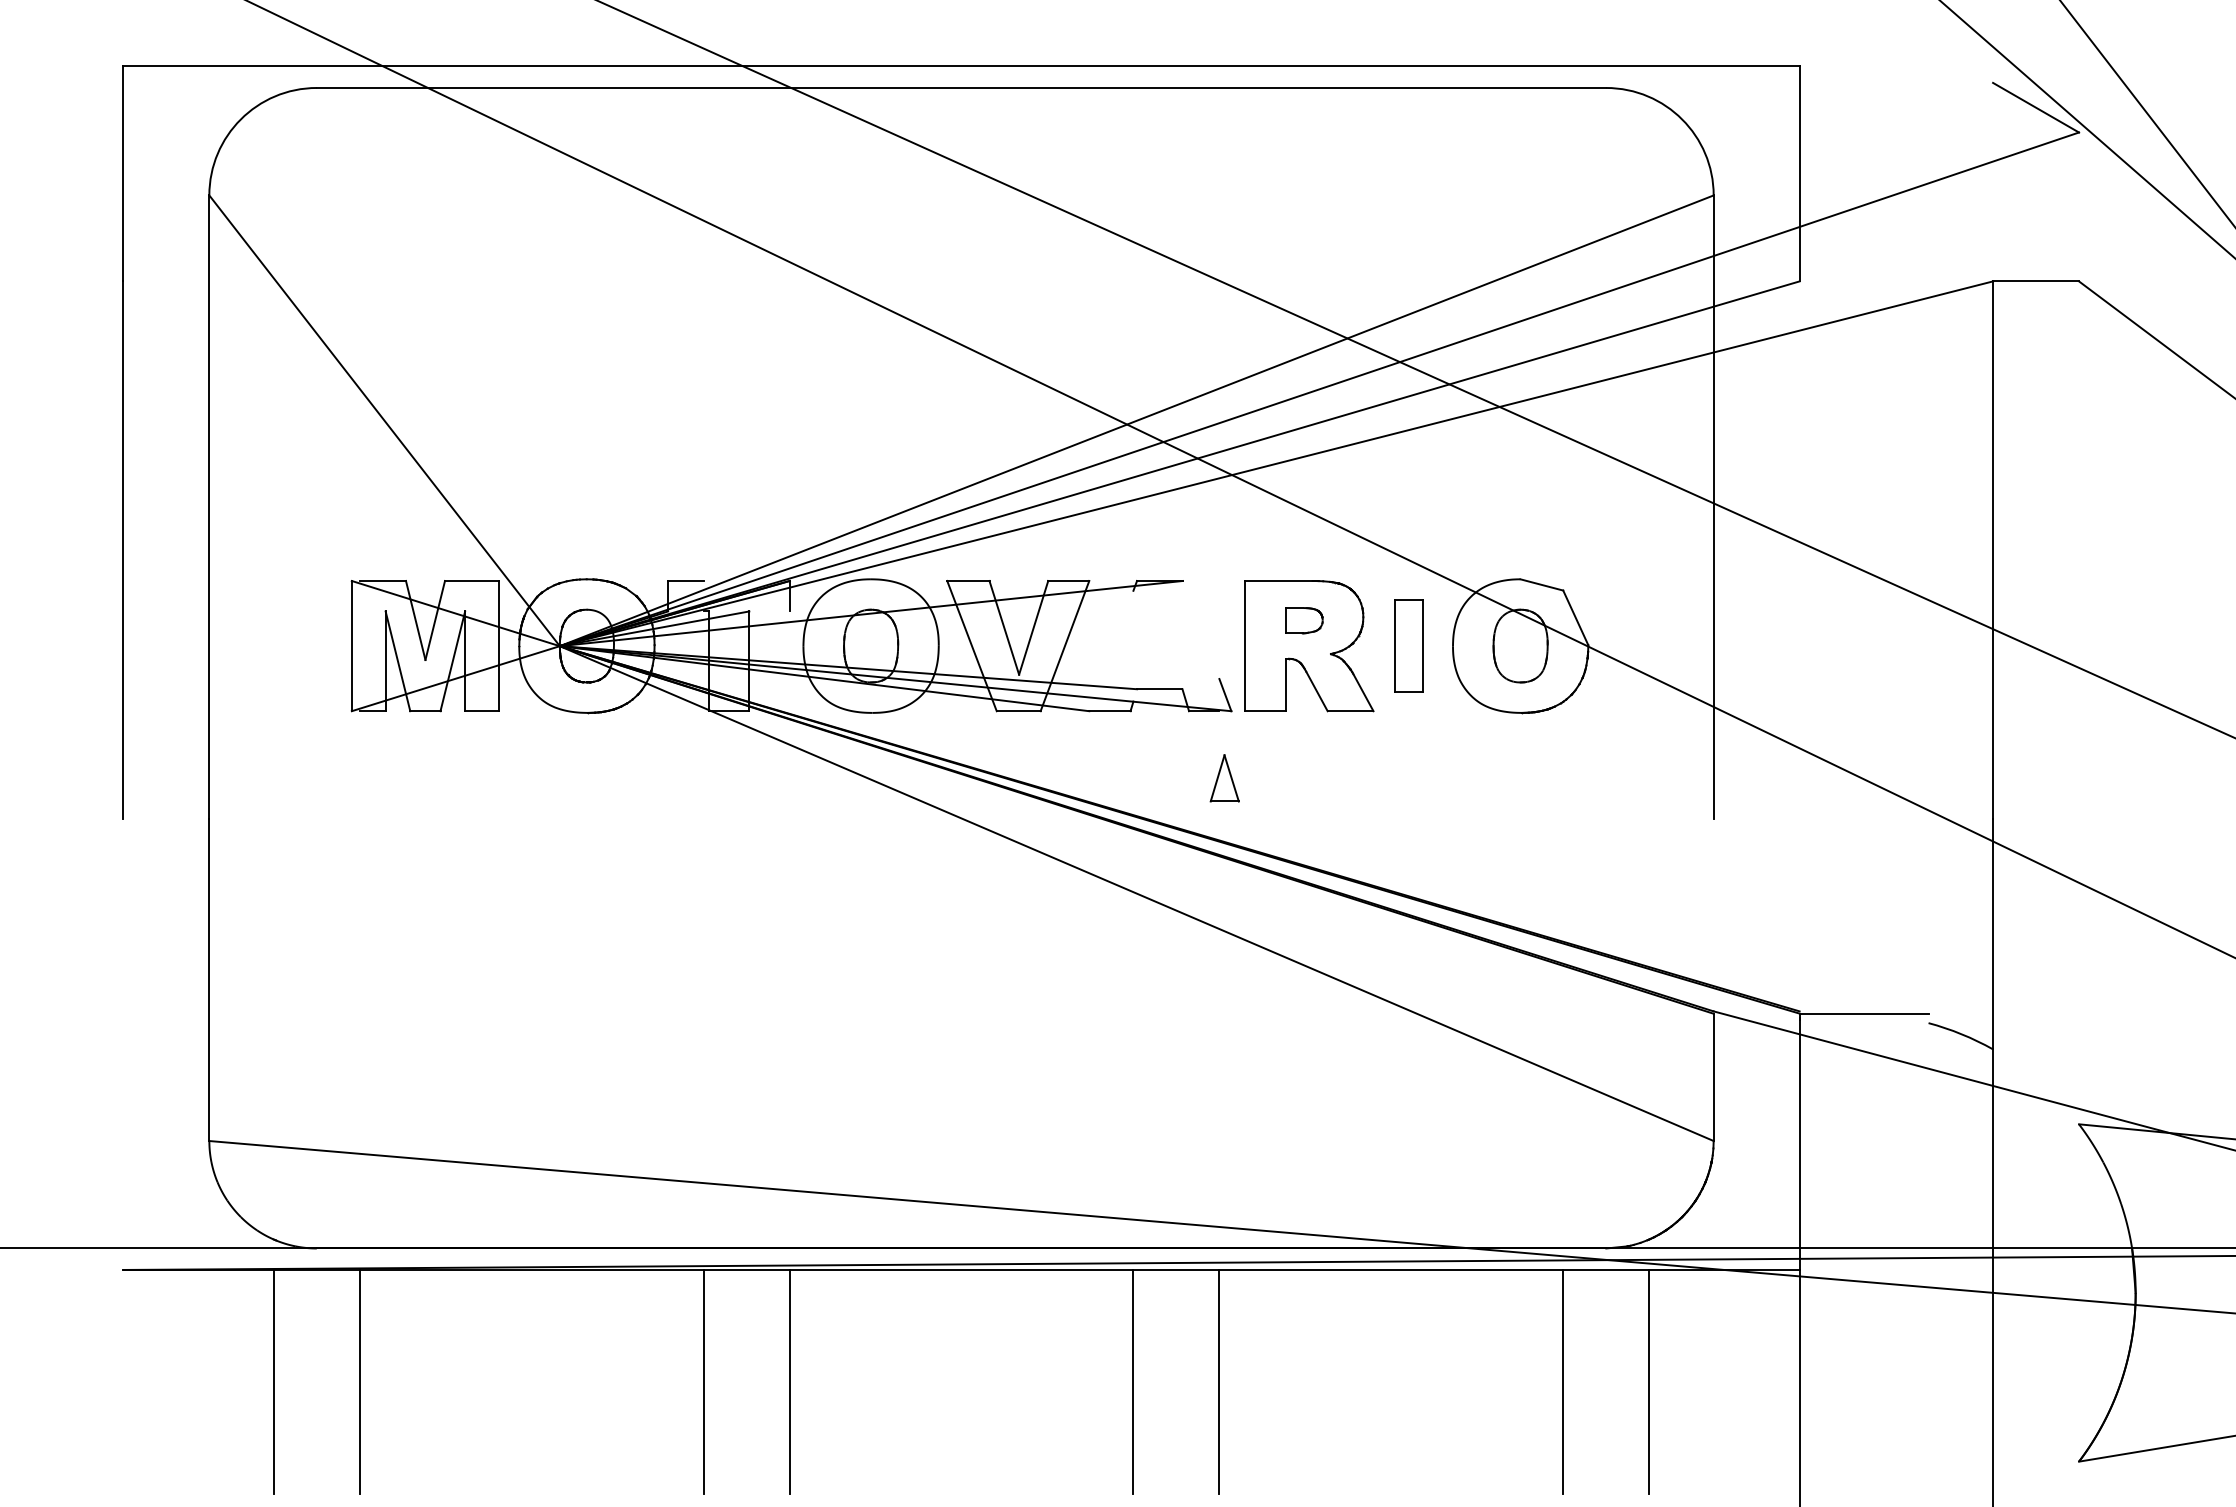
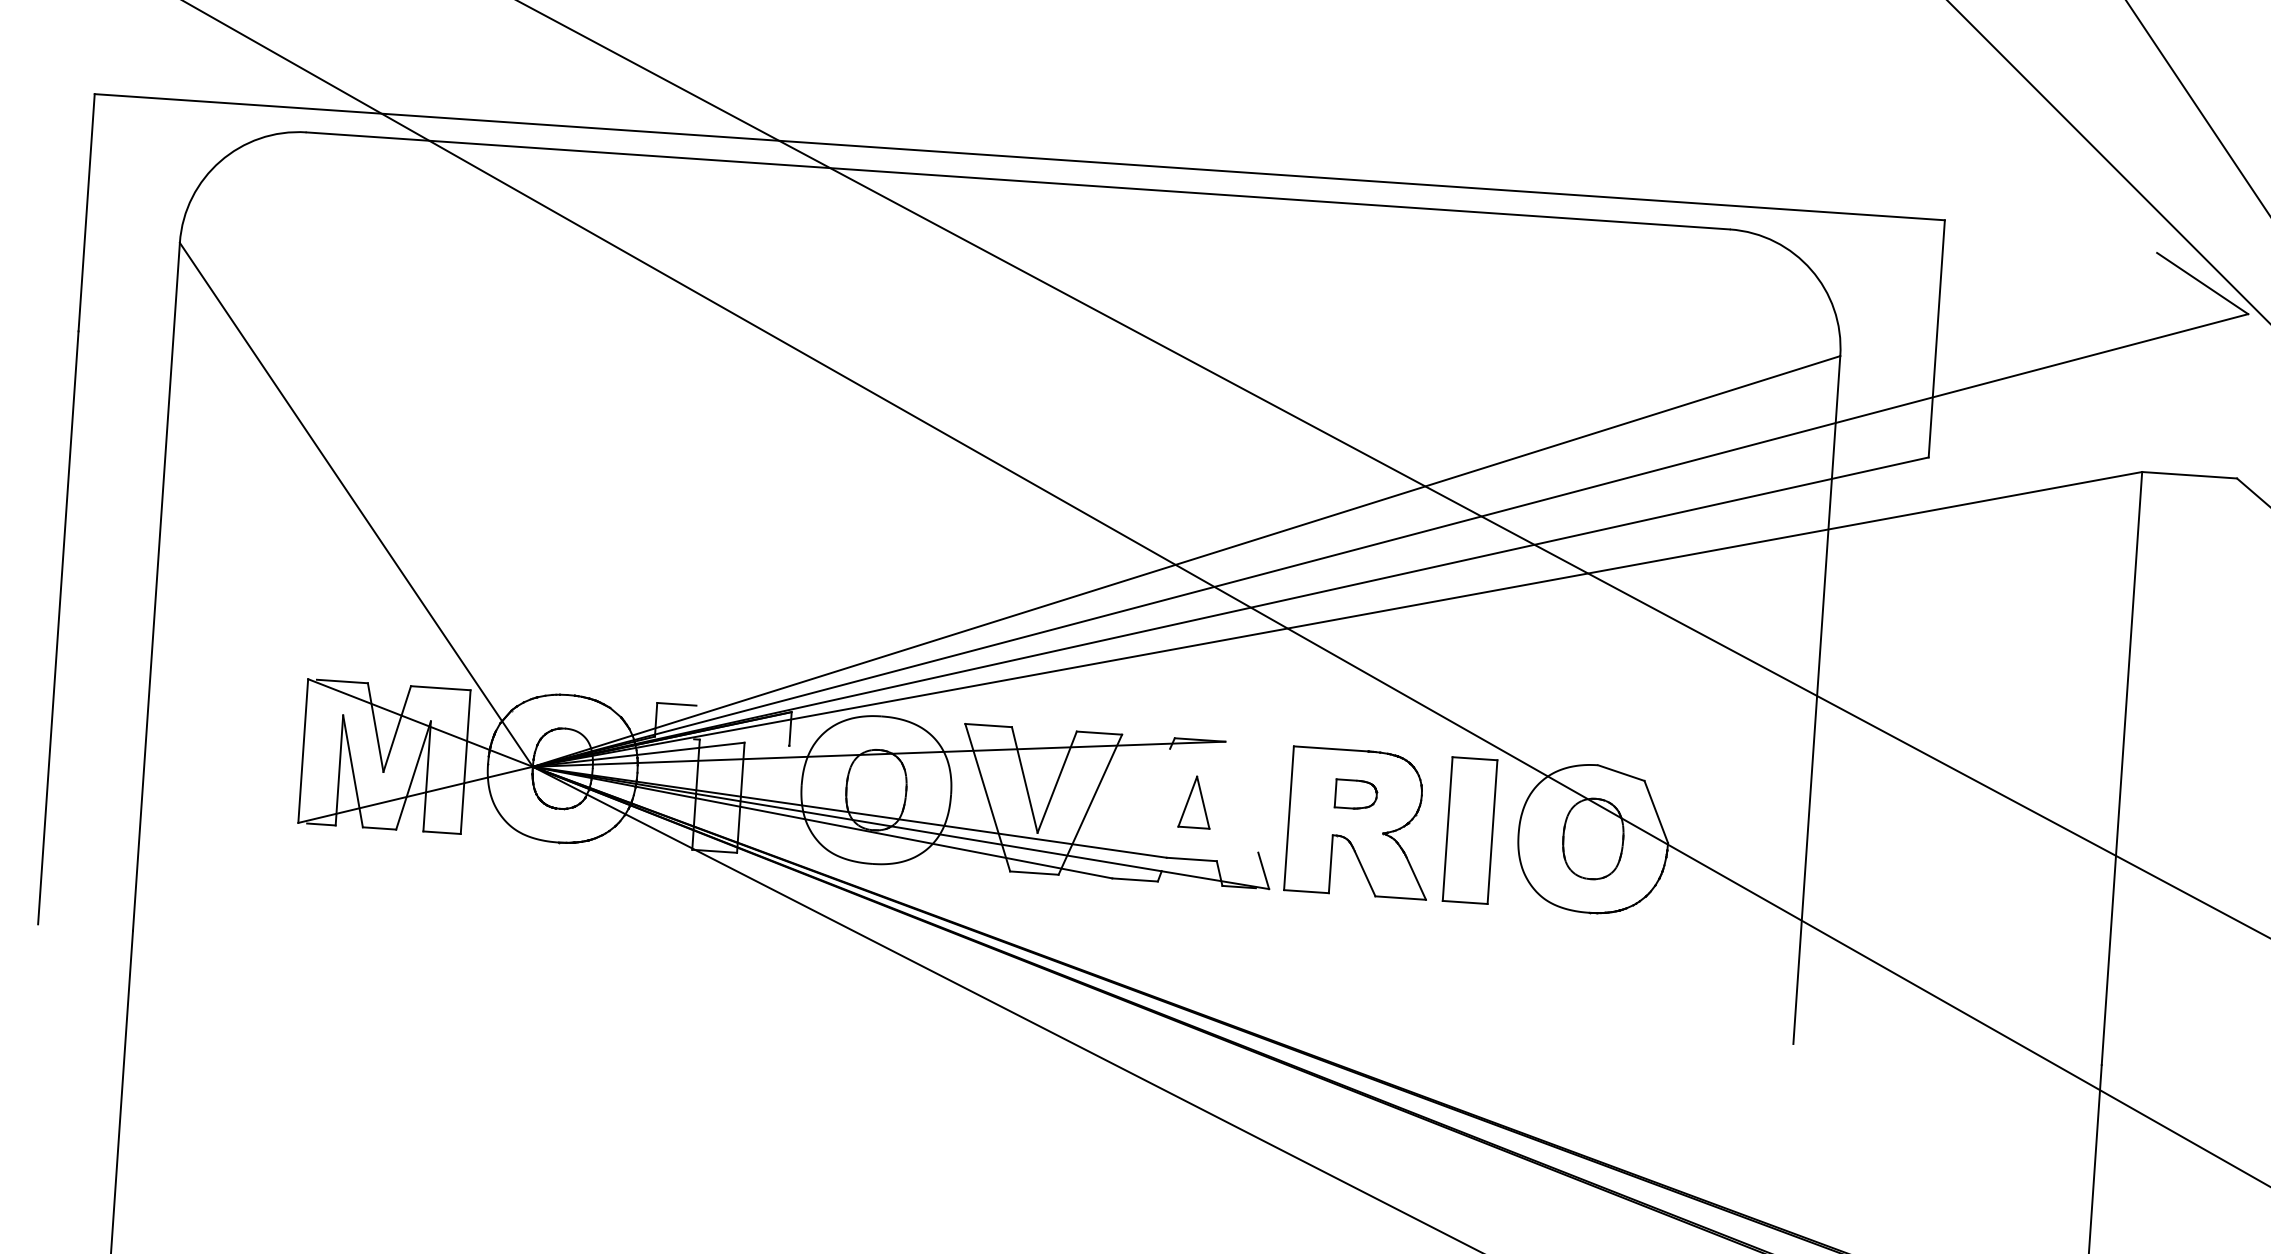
part: (1408, 645) -> (1469, 829), size x1.43
part: (1224, 778) -> (1195, 802), moved

